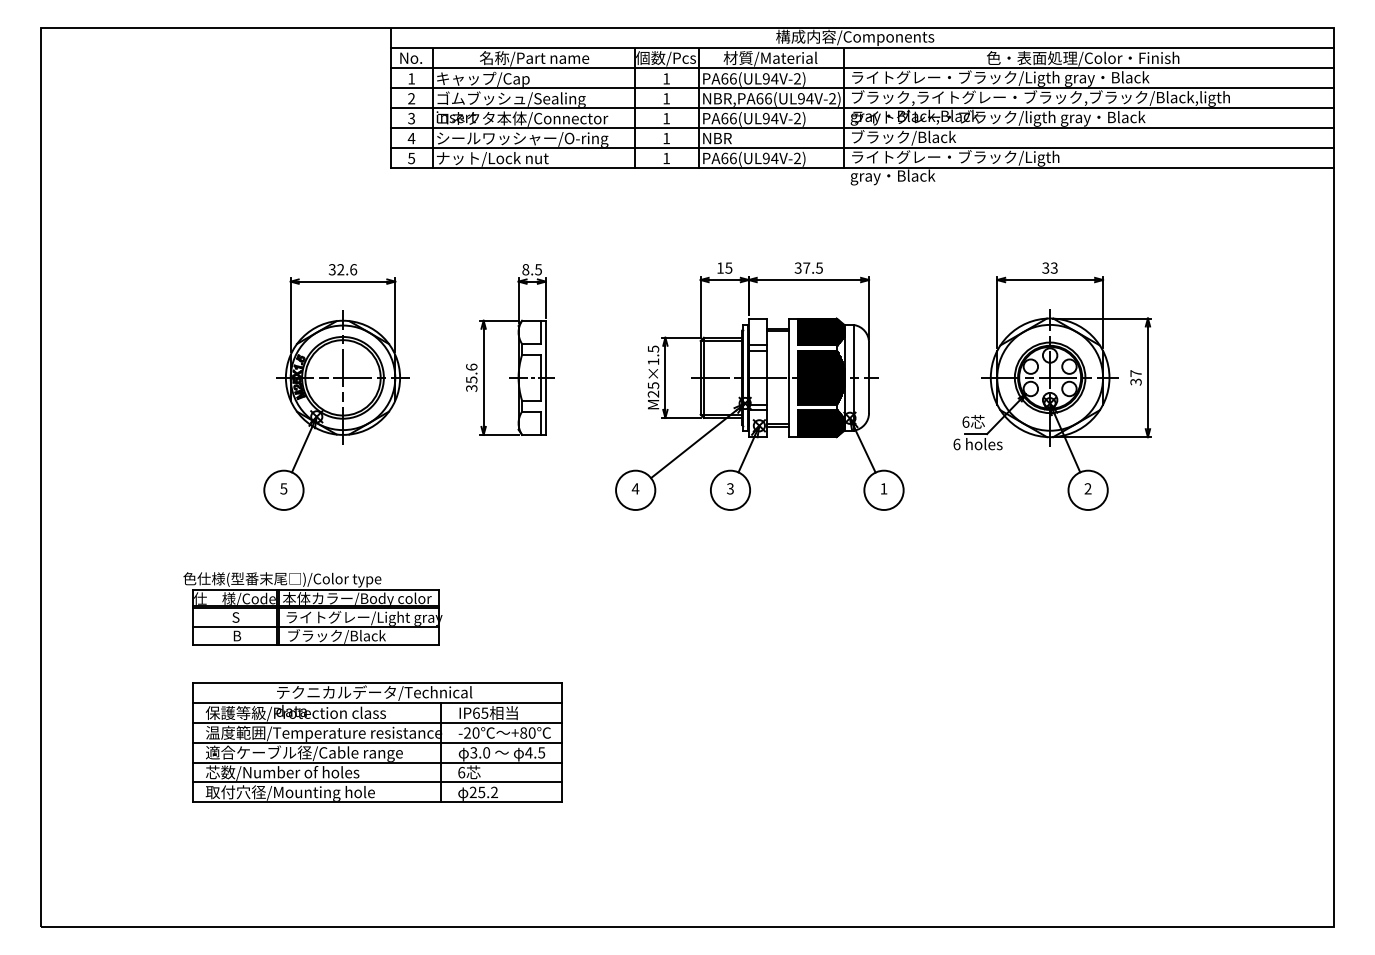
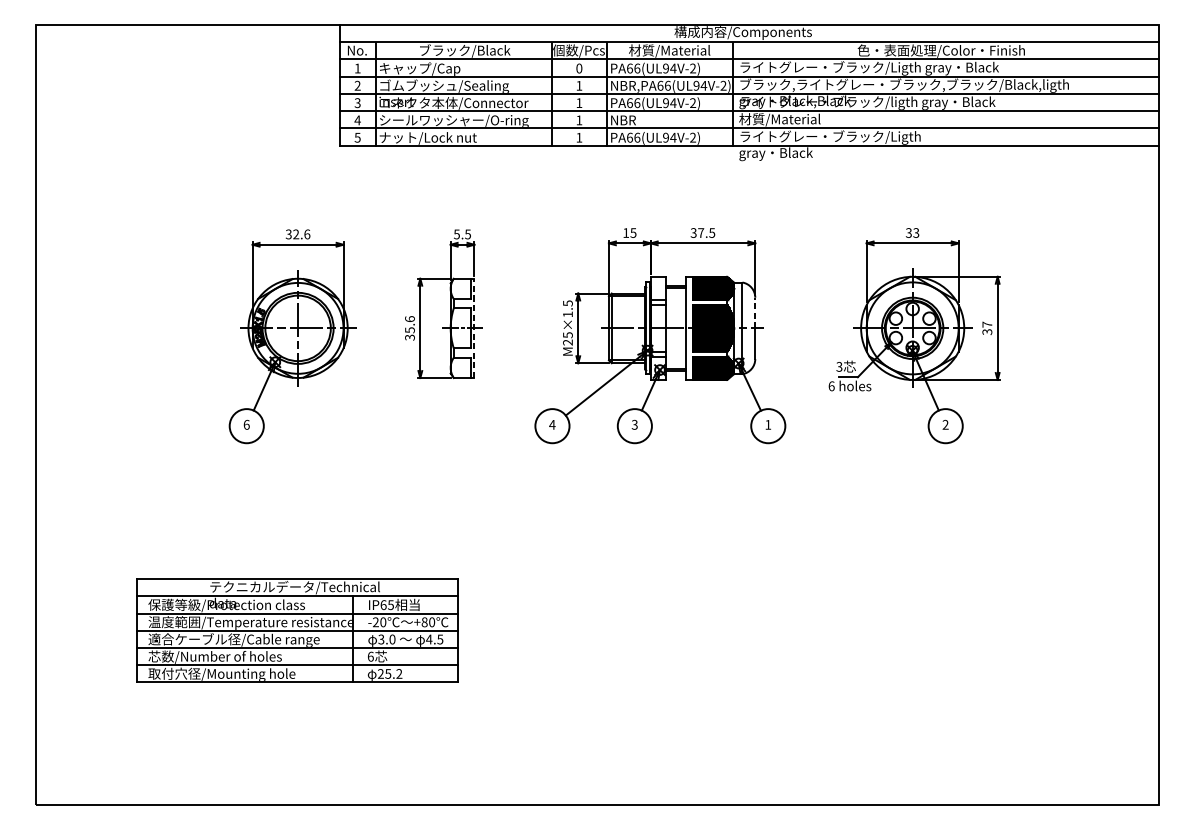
text: (534, 58) -> (464, 50), 名称/Part name -> ブラック/Black
text: (666, 78) -> (579, 68), 1 -> 0
text: (902, 137) -> (784, 119), ブラック/Black -> 材質/Material
text: (525, 269) -> (456, 234), 8.5 -> 5.5
line: (869, 360) -> (755, 313), solid -> dashed
line: (545, 377) -> (474, 328), solid -> dashed
text: (965, 421) -> (839, 366), 6 -> 3
text: (283, 488) -> (246, 424), 5 -> 6
part: (312, 608) -> (271, 528), removed
part: (377, 742) -> (297, 630), moved

